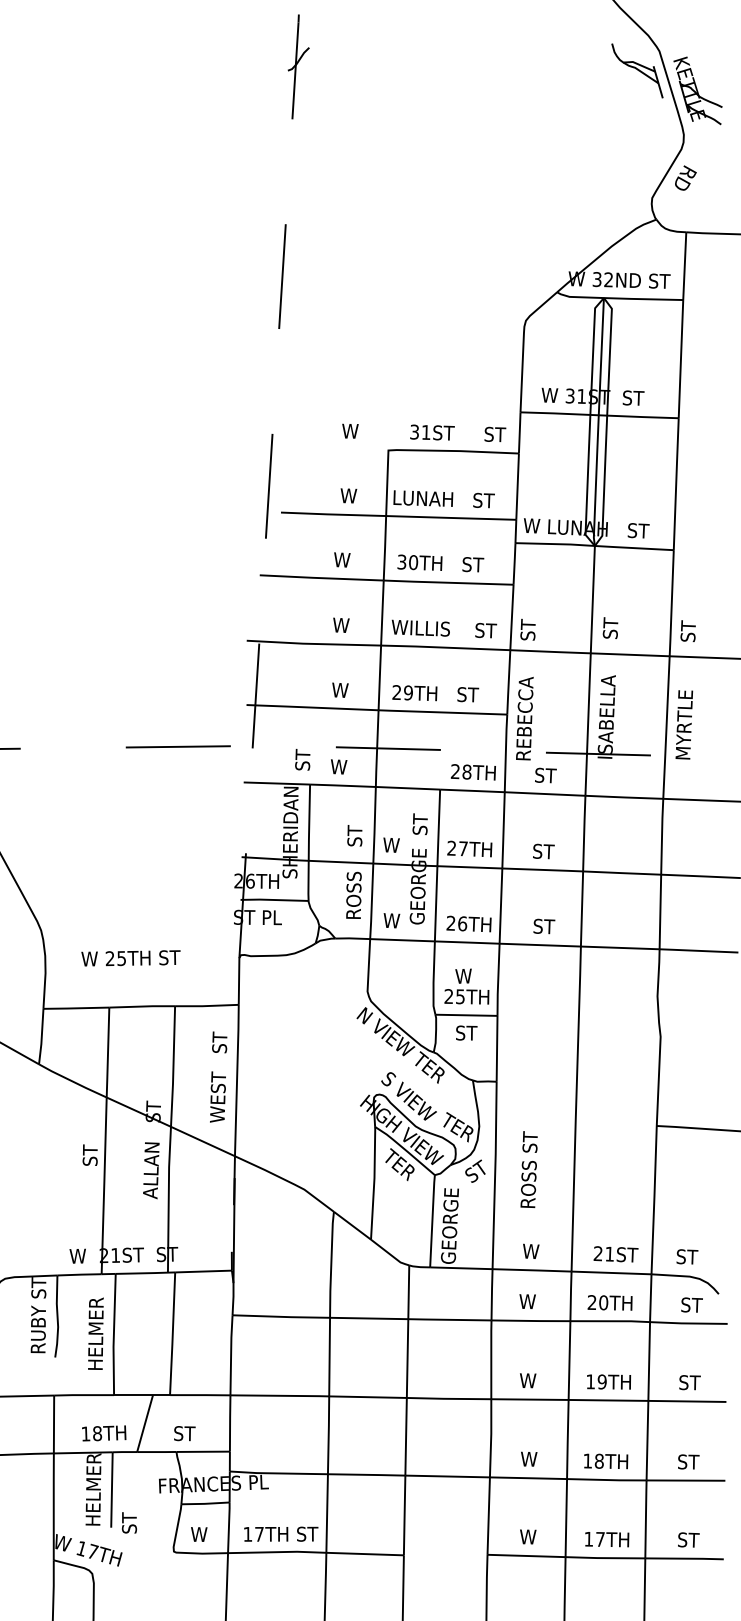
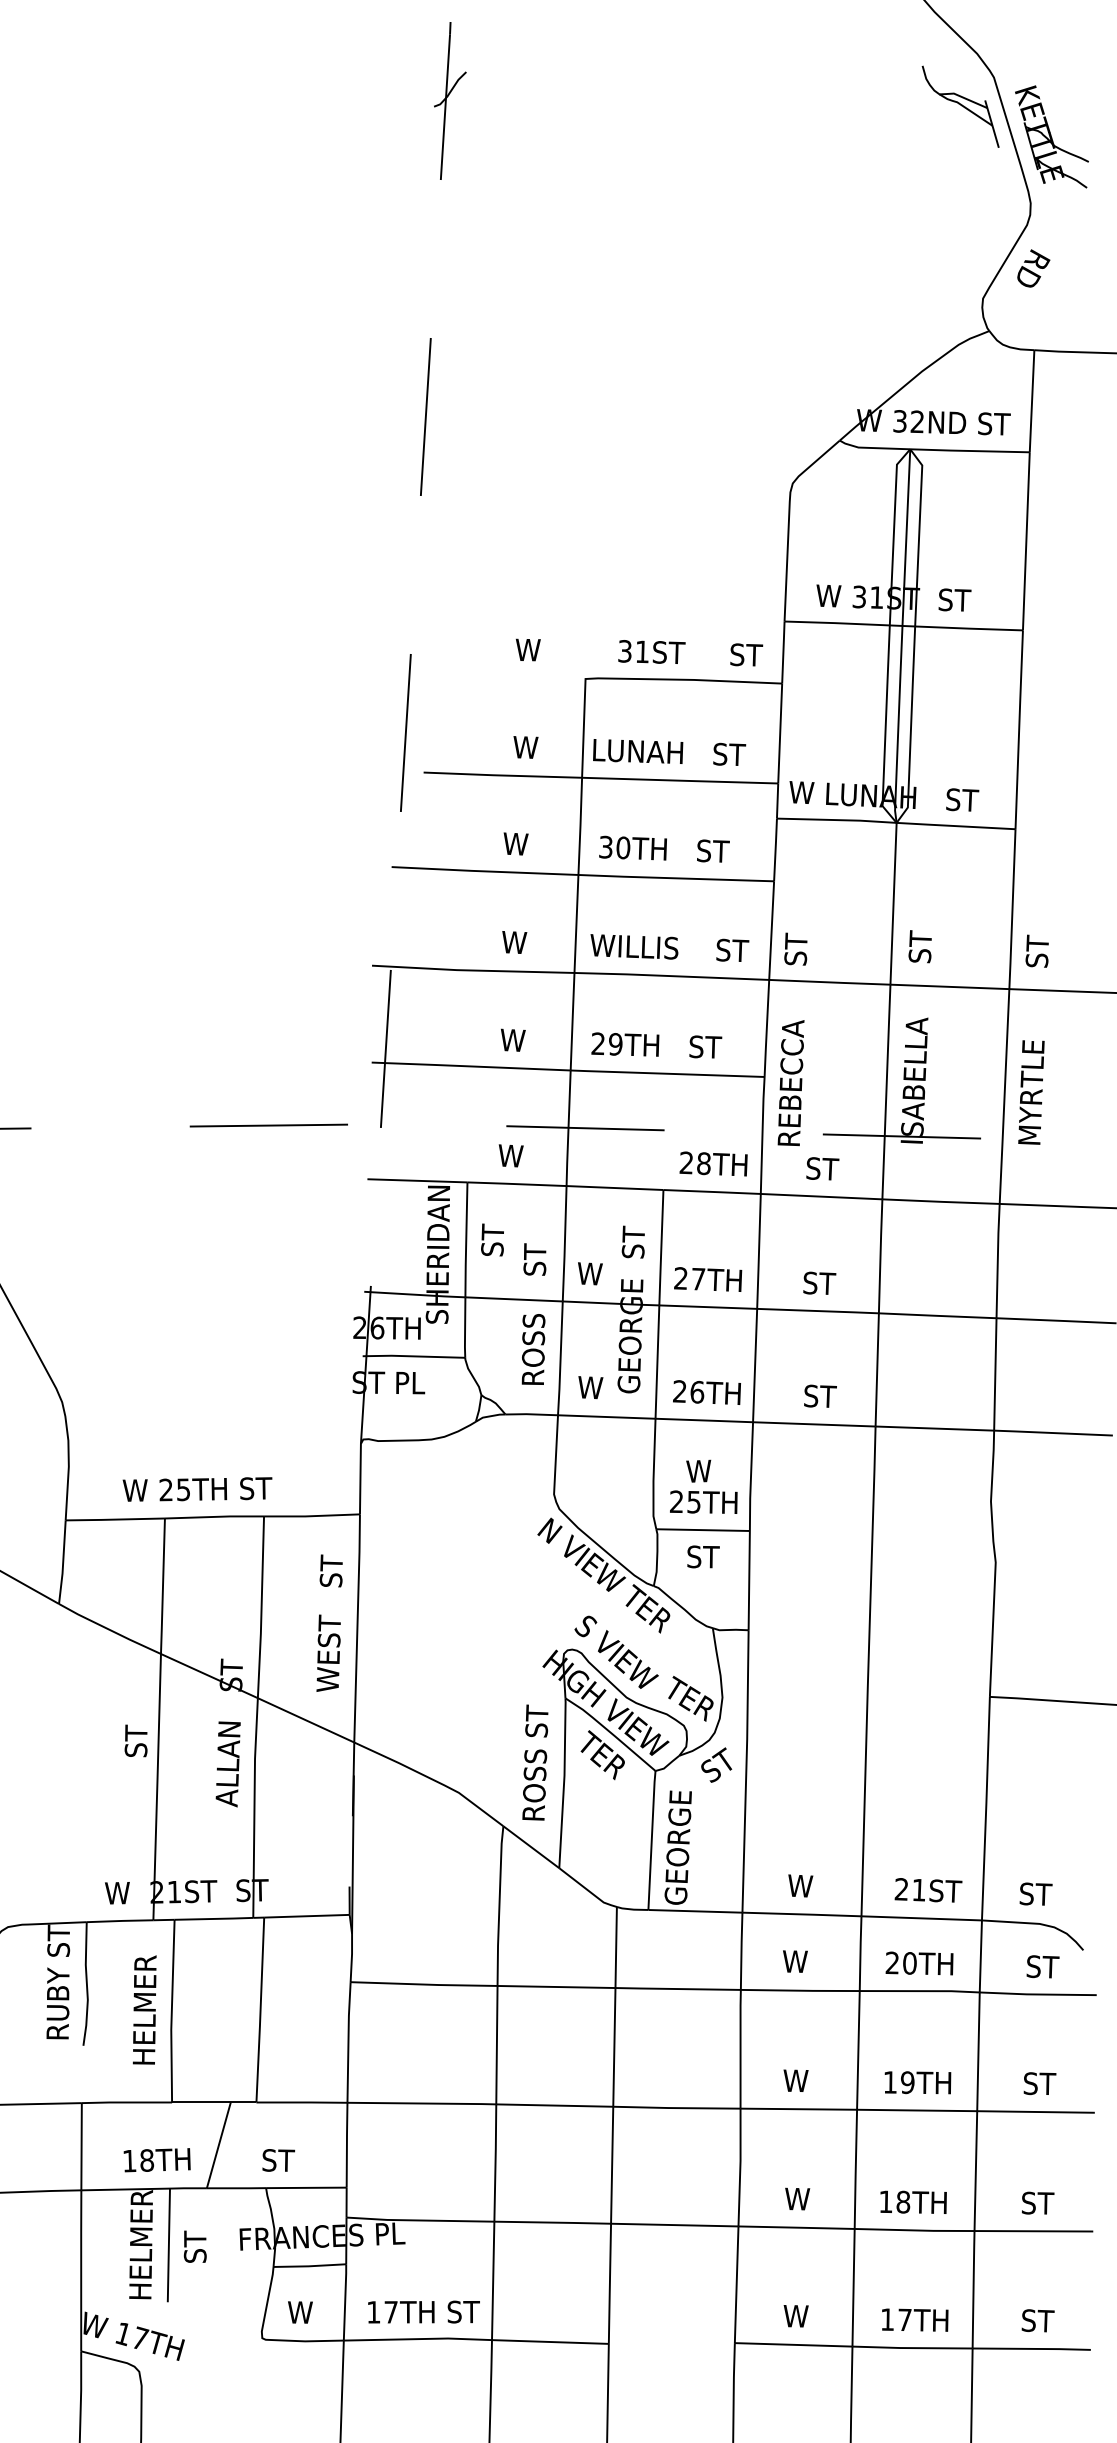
text: (302, 759) -> (492, 1239), moved
text: (130, 958) -> (196, 1489), moved
text: (528, 1169) -> (534, 1762), moved
text: (129, 1522) -> (195, 2246), moved

